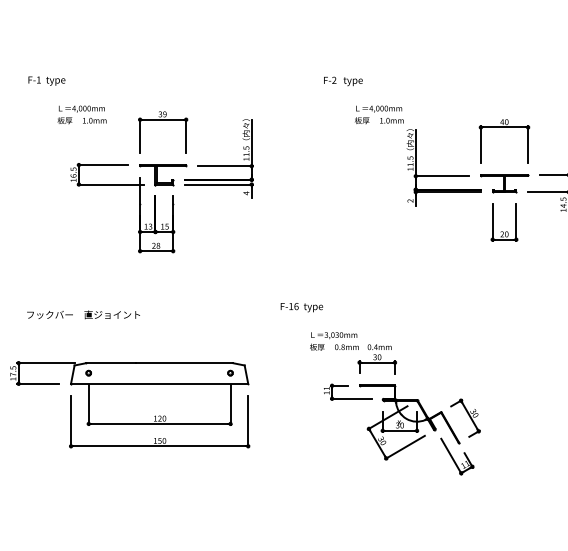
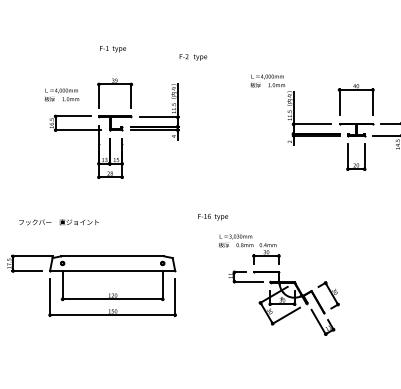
text: (47, 81) -> (113, 49), moved
text: (343, 81) -> (193, 57), moved
text: (81, 114) -> (61, 94), moved

